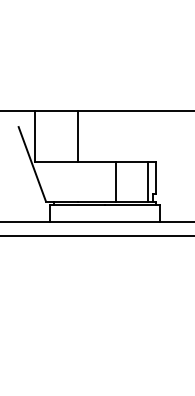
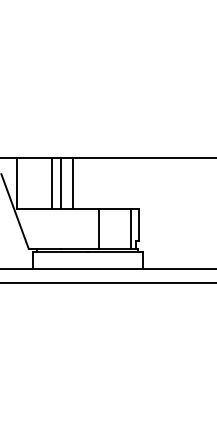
line: (69, 136) -> (52, 183), added
line: (89, 136) -> (72, 183), added

